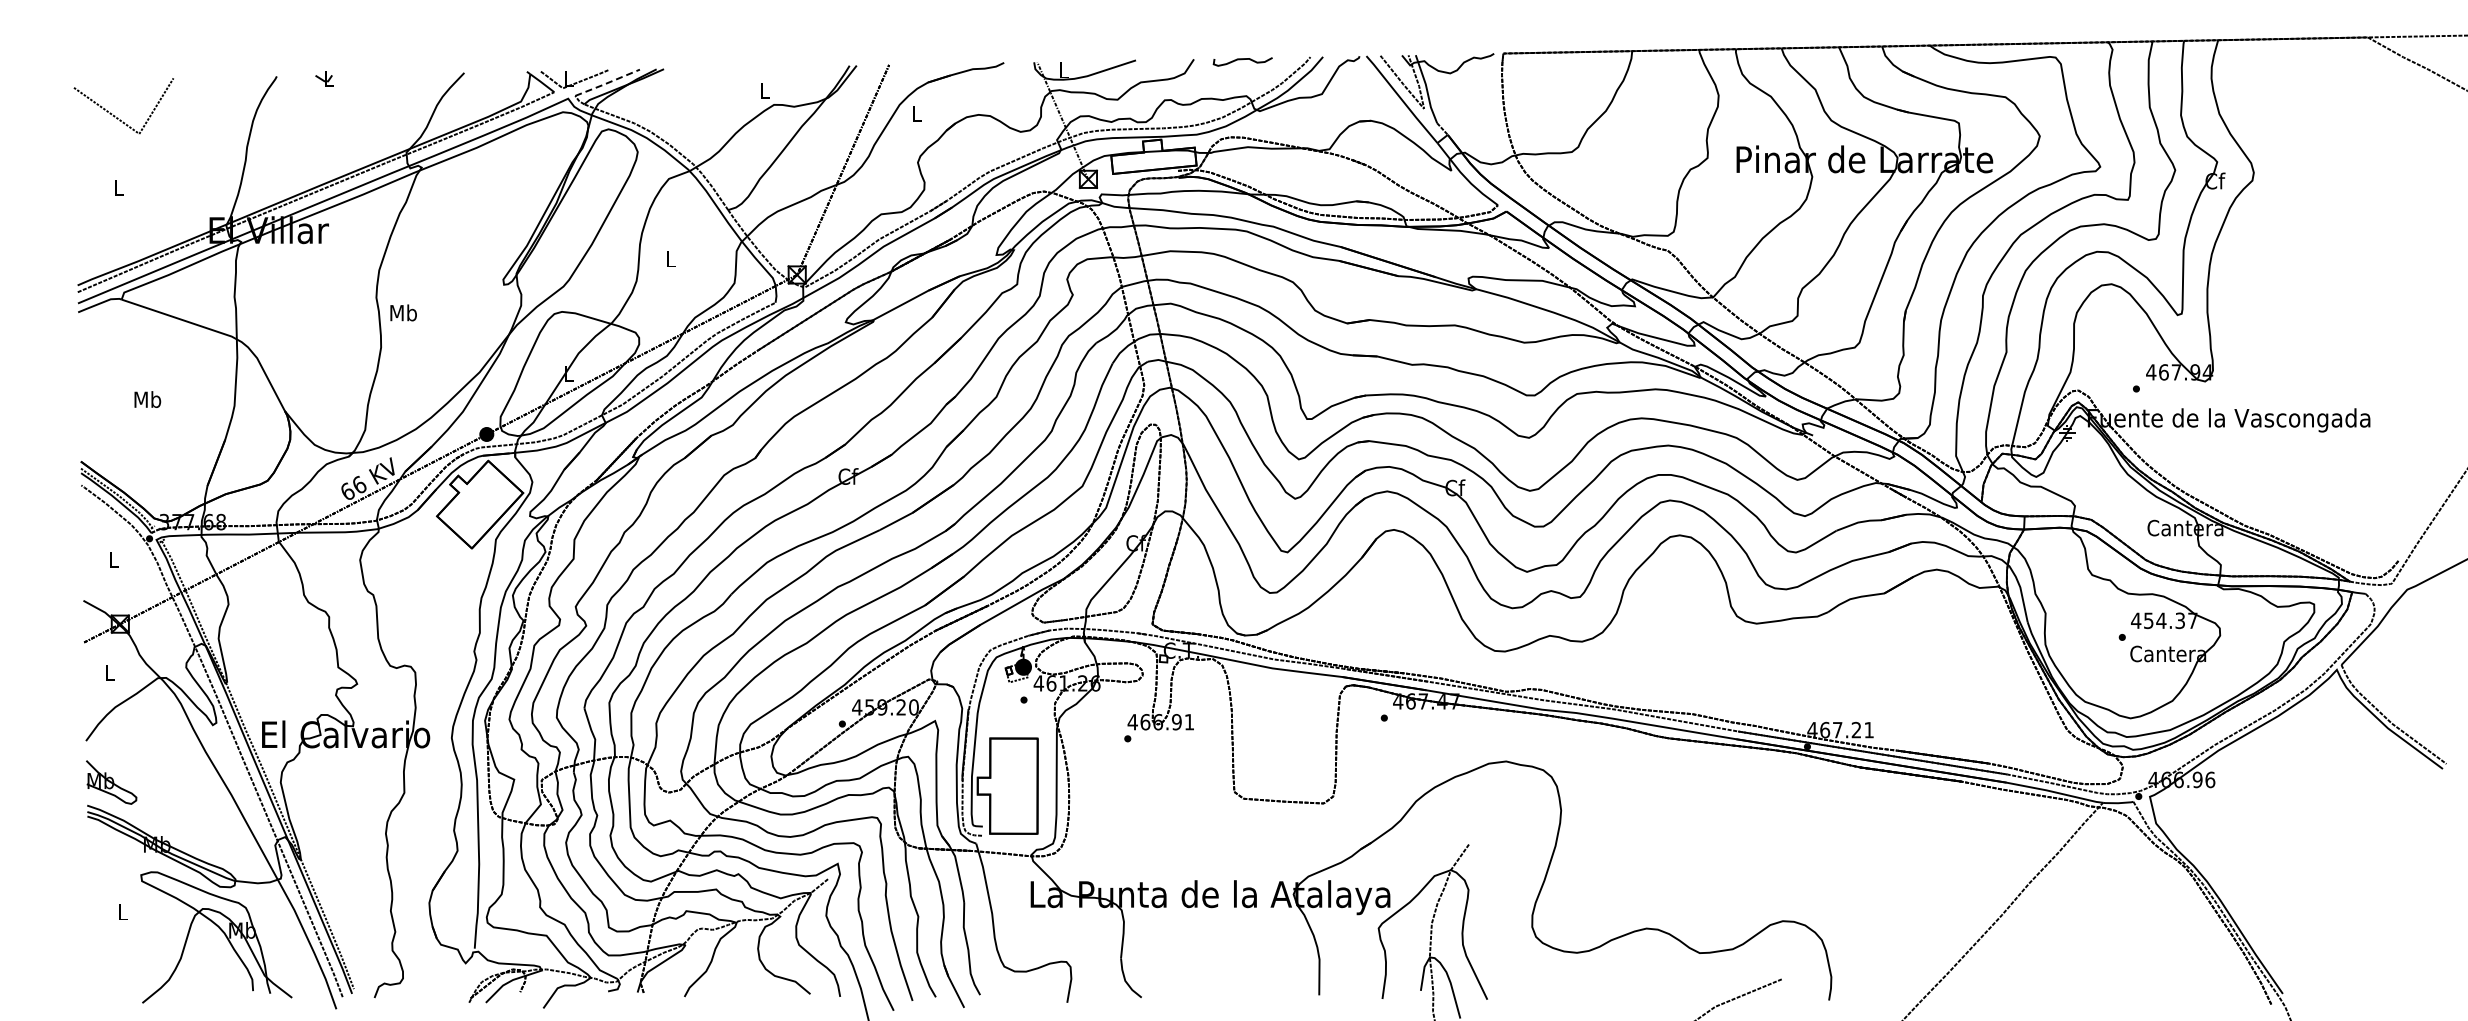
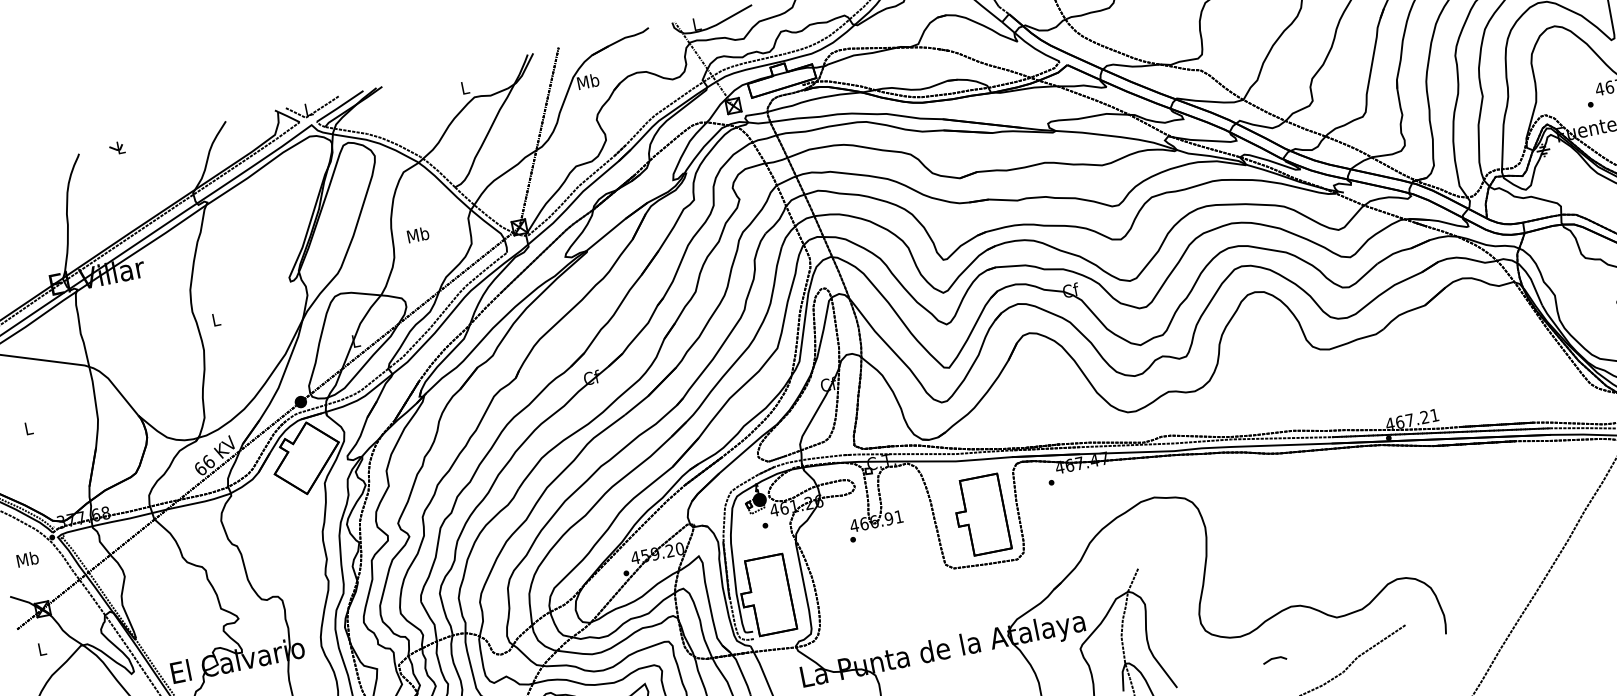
line: (607, 83) -> (340, 106), dashed -> solid
text: (916, 113) -> (587, 81), L -> Mb
text: (671, 258) -> (418, 234), L -> Mb
text: (403, 312) -> (216, 319), Mb -> L
text: (147, 399) -> (28, 428), Mb -> L
text: (114, 558) -> (27, 558), L -> Mb
part: (1290, 740) -> (981, 515), added
line: (1613, 988) -> (1274, 659), added

